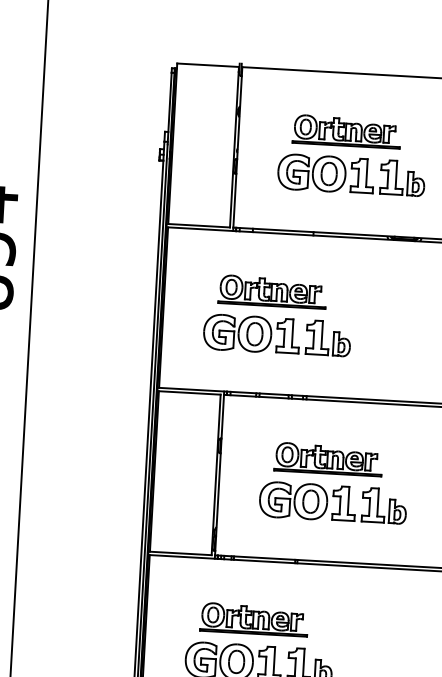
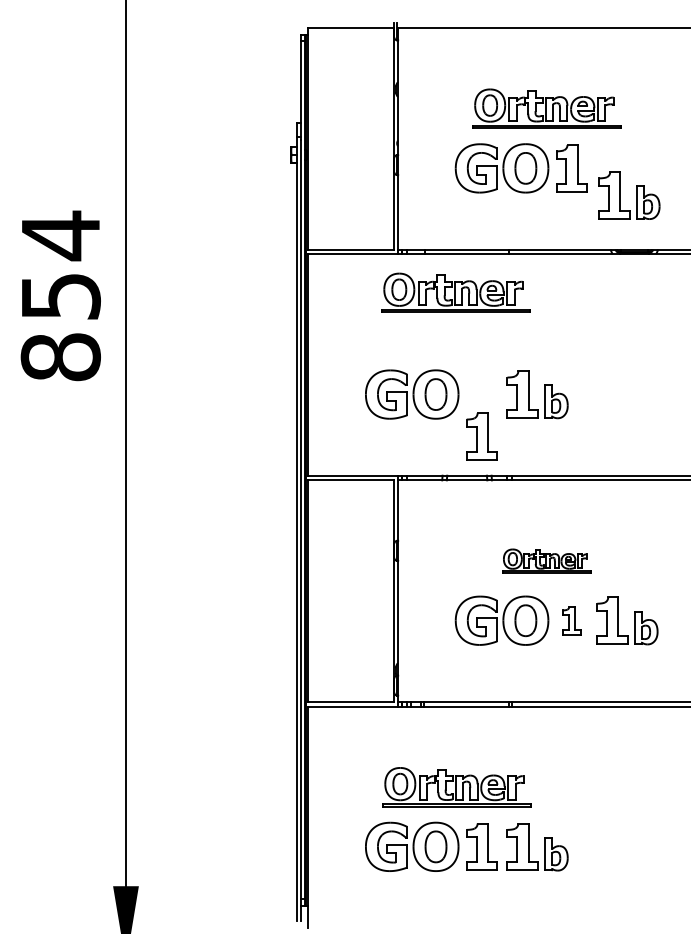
part: (407, 178) -> (636, 195), moved
part: (272, 291) -> (455, 292), moved
part: (287, 336) -> (481, 436), moved
part: (328, 458) -> (546, 560), size x0.6
part: (343, 503) -> (571, 620), size x0.6

